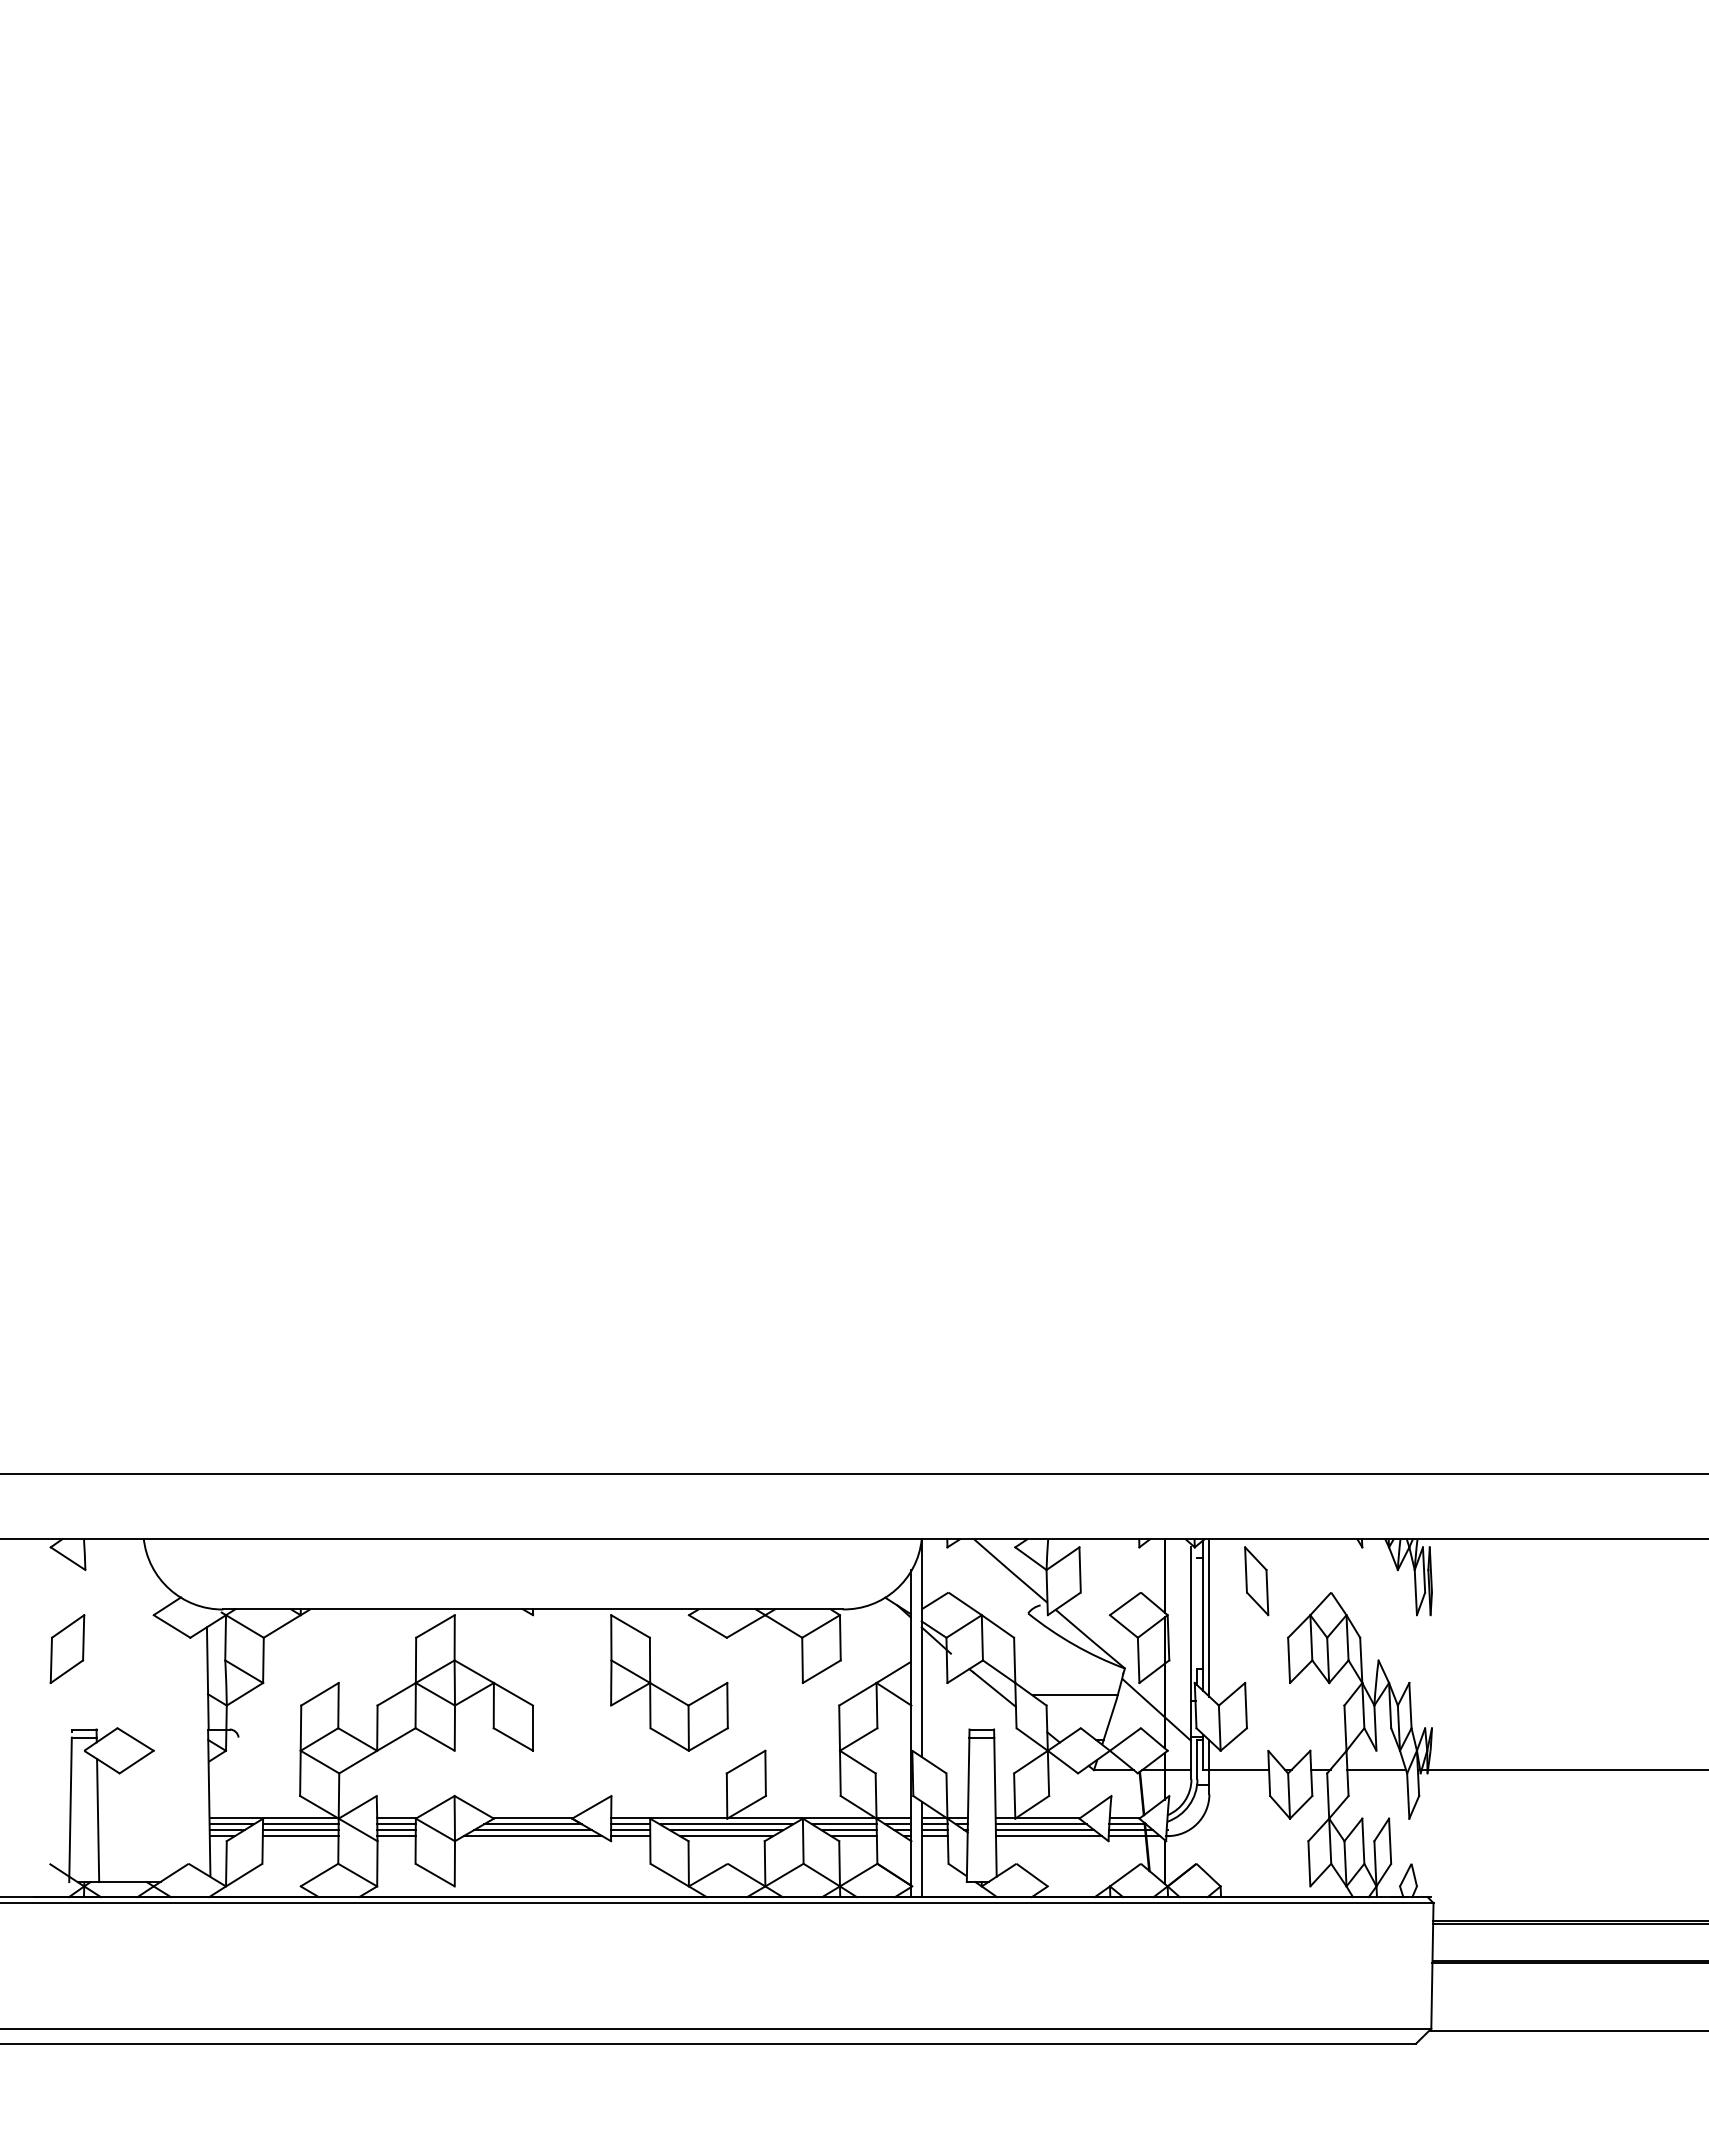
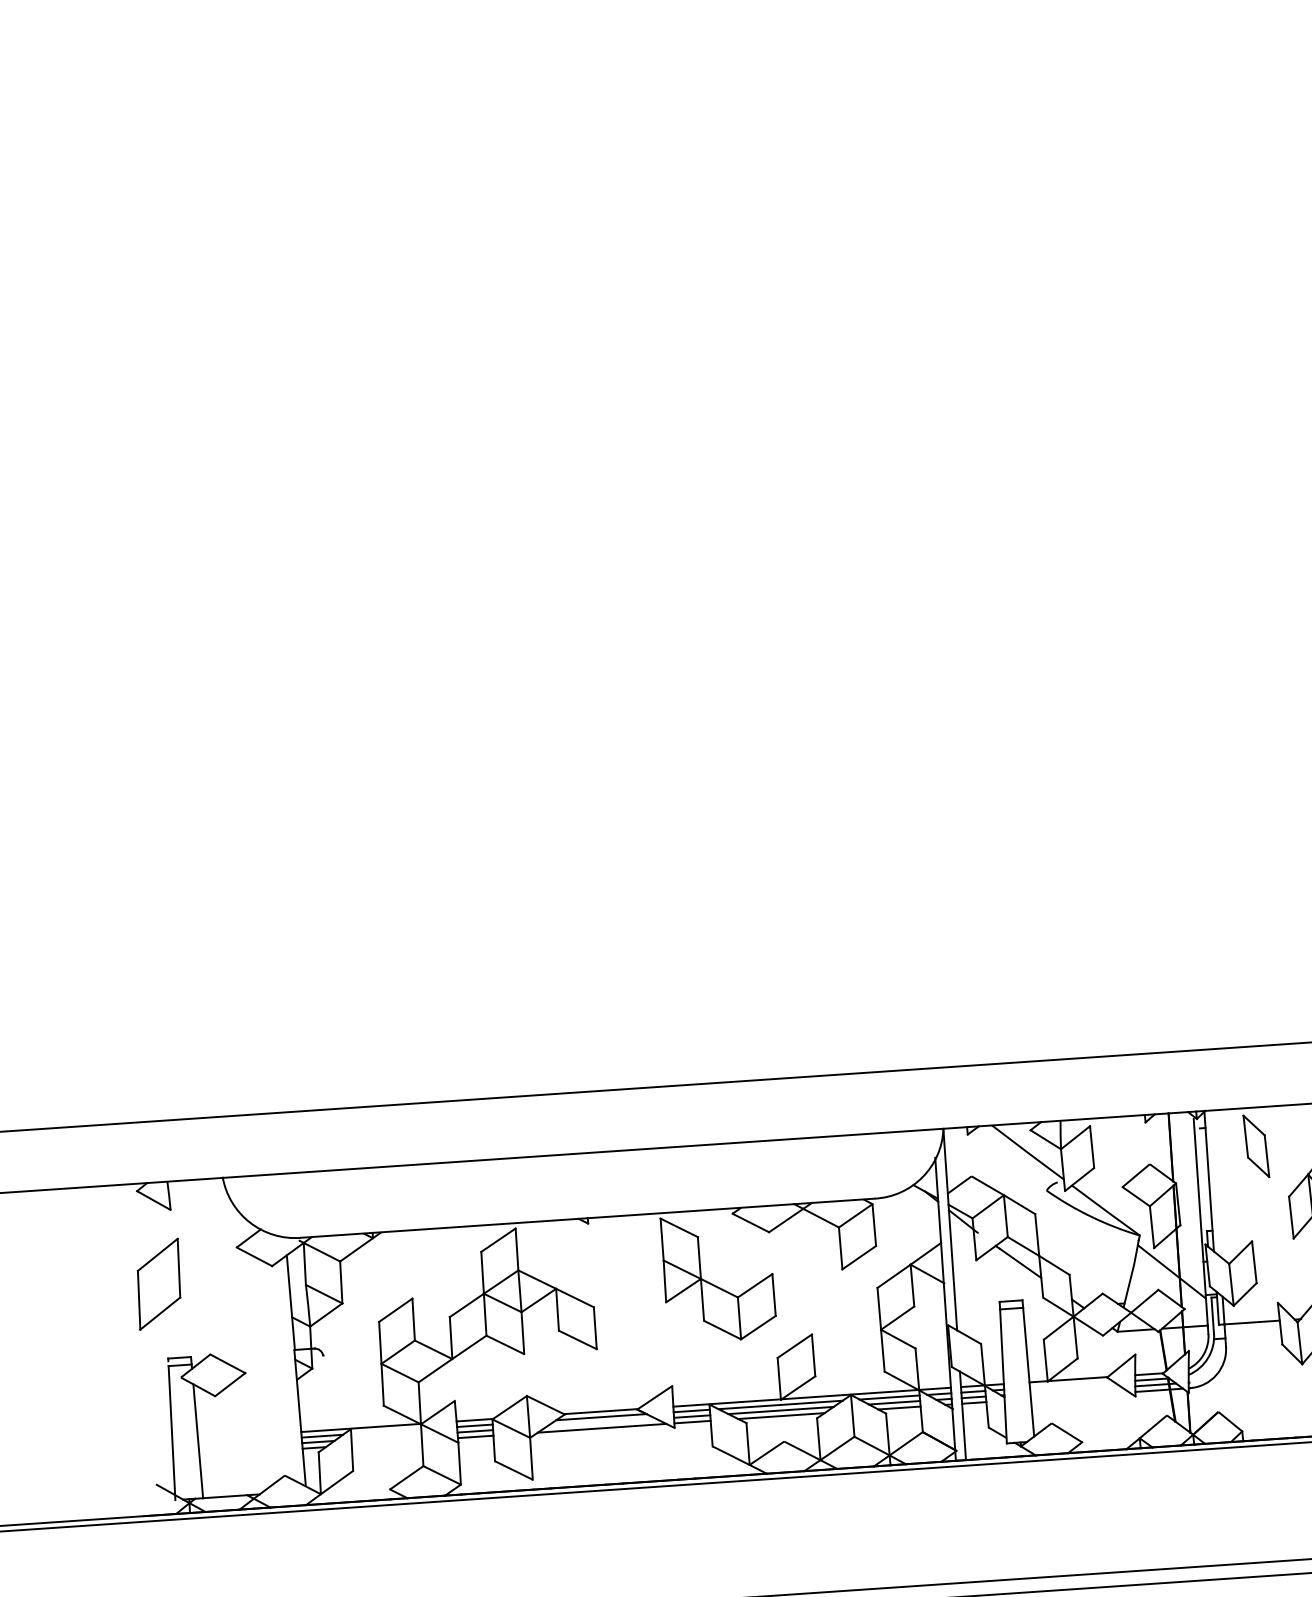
line: (1209, 1617) -> (1214, 1182), removed
part: (67, 1649) -> (159, 1284), size x1.4
line: (1074, 1695) -> (1094, 1263), removed
line: (300, 1824) -> (385, 1432), removed
line: (1040, 1824) -> (1071, 1385), removed
line: (300, 1830) -> (386, 1437), removed
line: (533, 1830) -> (602, 1422), removed
line: (1044, 1830) -> (1075, 1390), removed
line: (300, 1836) -> (386, 1443), removed
line: (1049, 1836) -> (1080, 1395), removed

